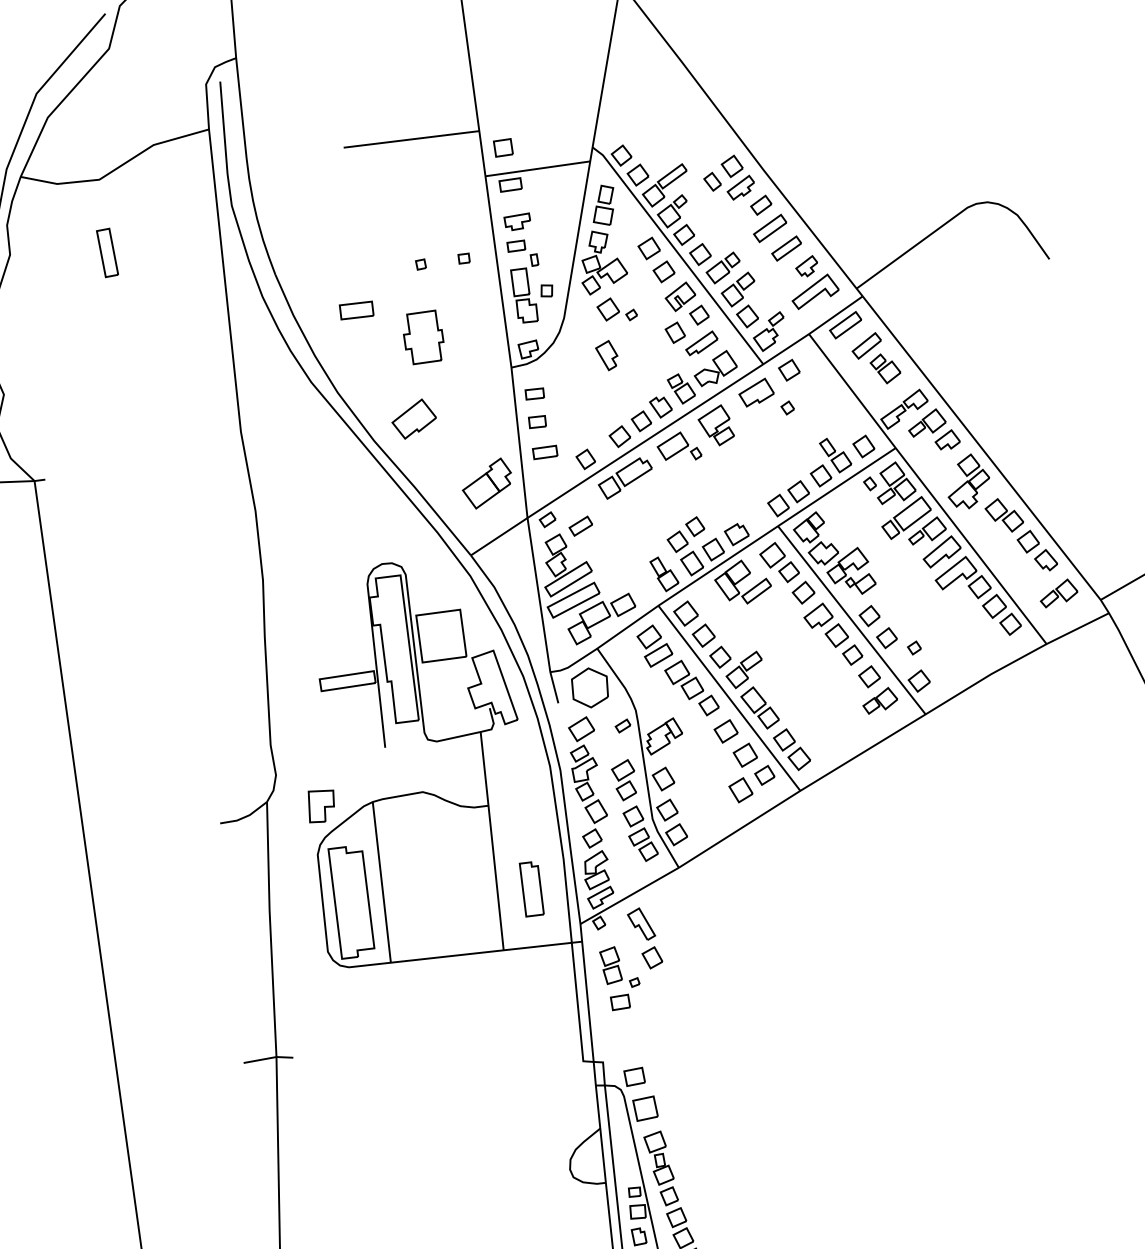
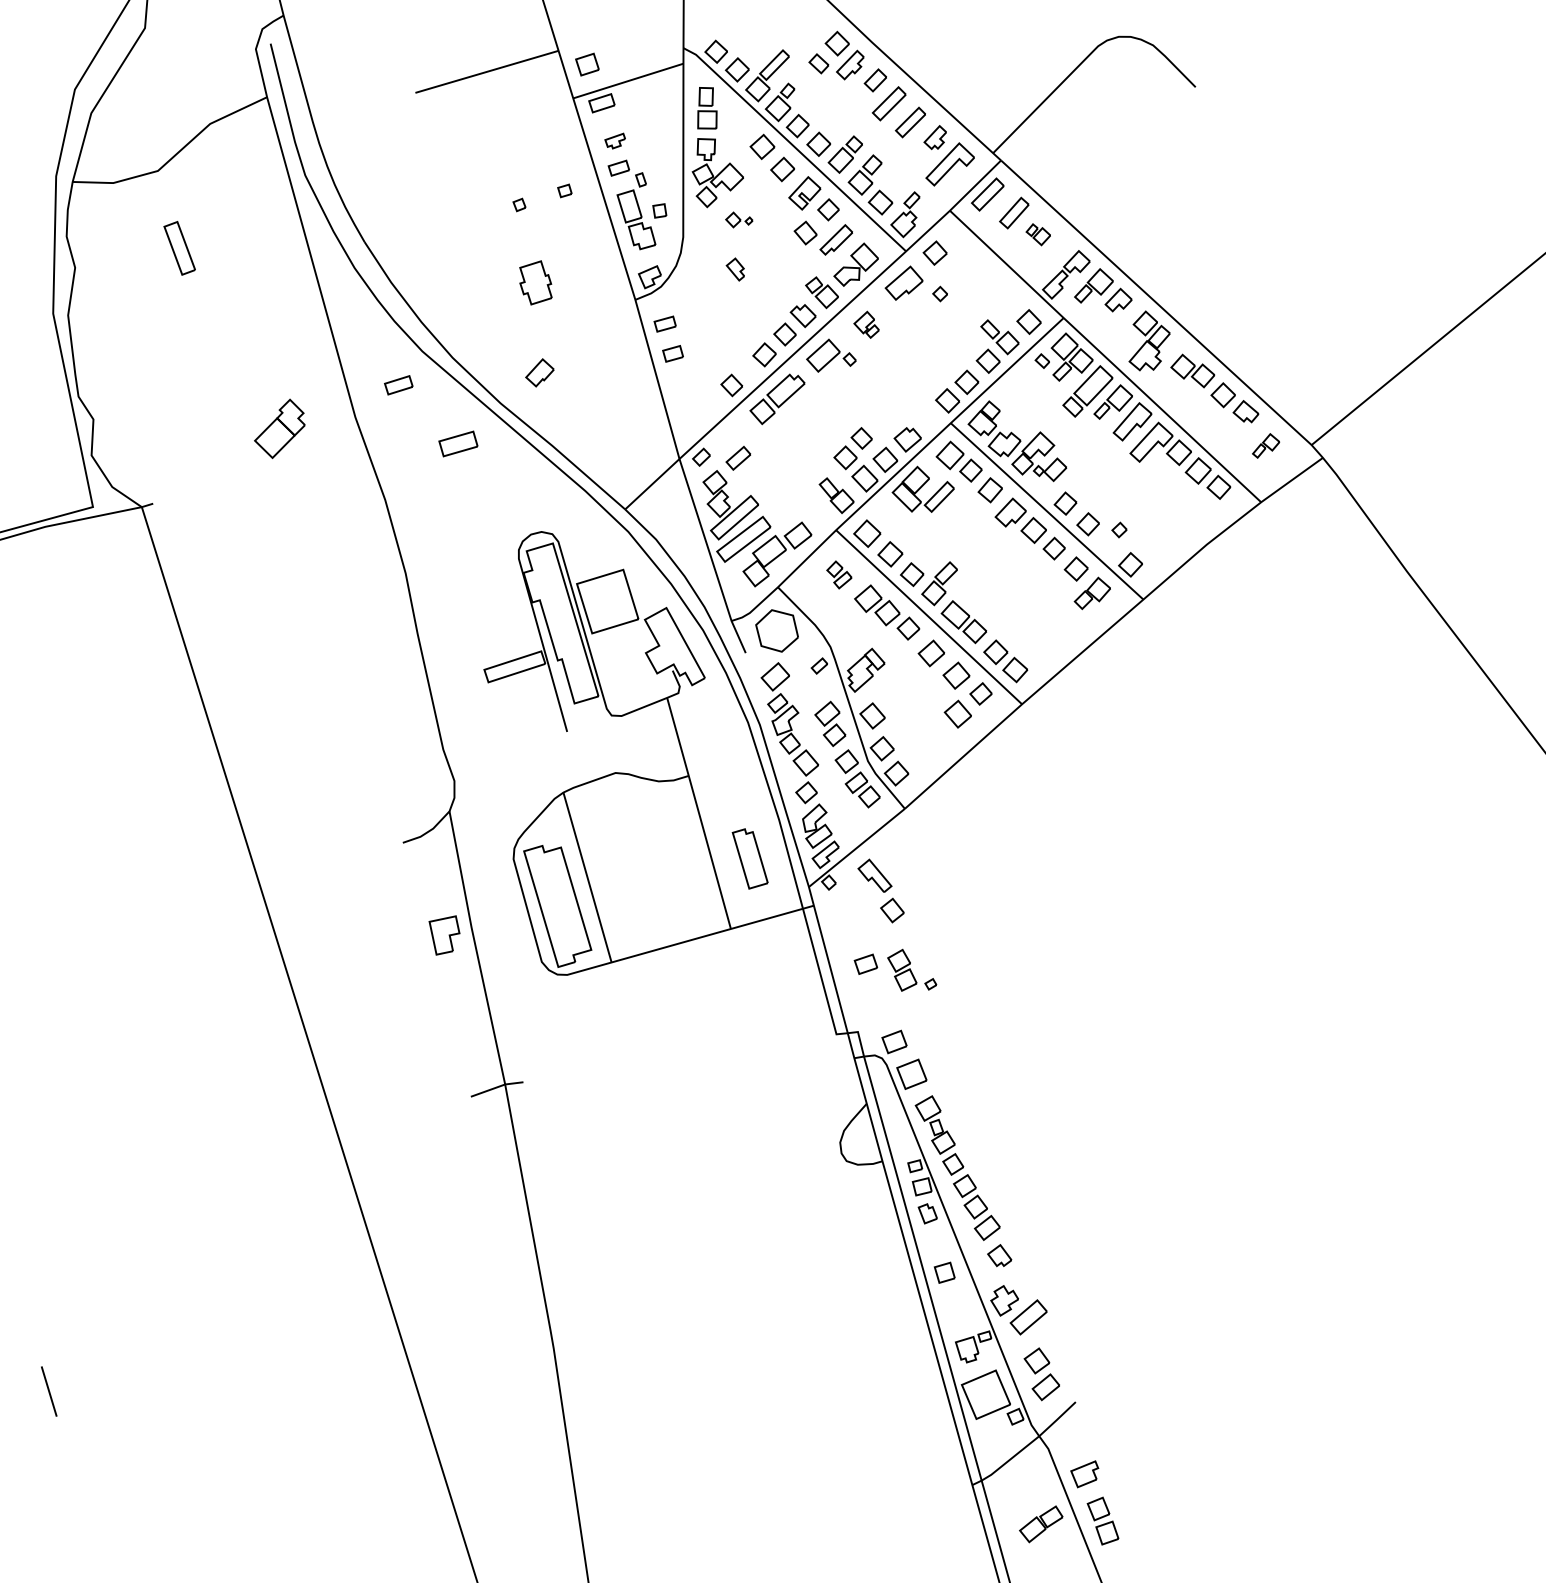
part: (517, 220) -> (615, 140), size x0.7
part: (356, 310) -> (458, 443), moved
part: (617, 310) -> (739, 219), size x0.6
part: (423, 336) -> (535, 282), size x0.7
part: (606, 355) -> (735, 269), size x0.7
part: (885, 368) -> (1038, 234), size x0.7
part: (413, 418) -> (539, 372), size x0.6
part: (716, 424) -> (866, 324), size x0.6
part: (544, 452) -> (398, 385), moved
part: (486, 482) -> (279, 428), moved
part: (1059, 593) -> (1265, 445), size x0.7
part: (654, 646) -> (839, 574), size x0.6
part: (320, 806) -> (444, 935), moved
part: (620, 966) -> (912, 969), moved

